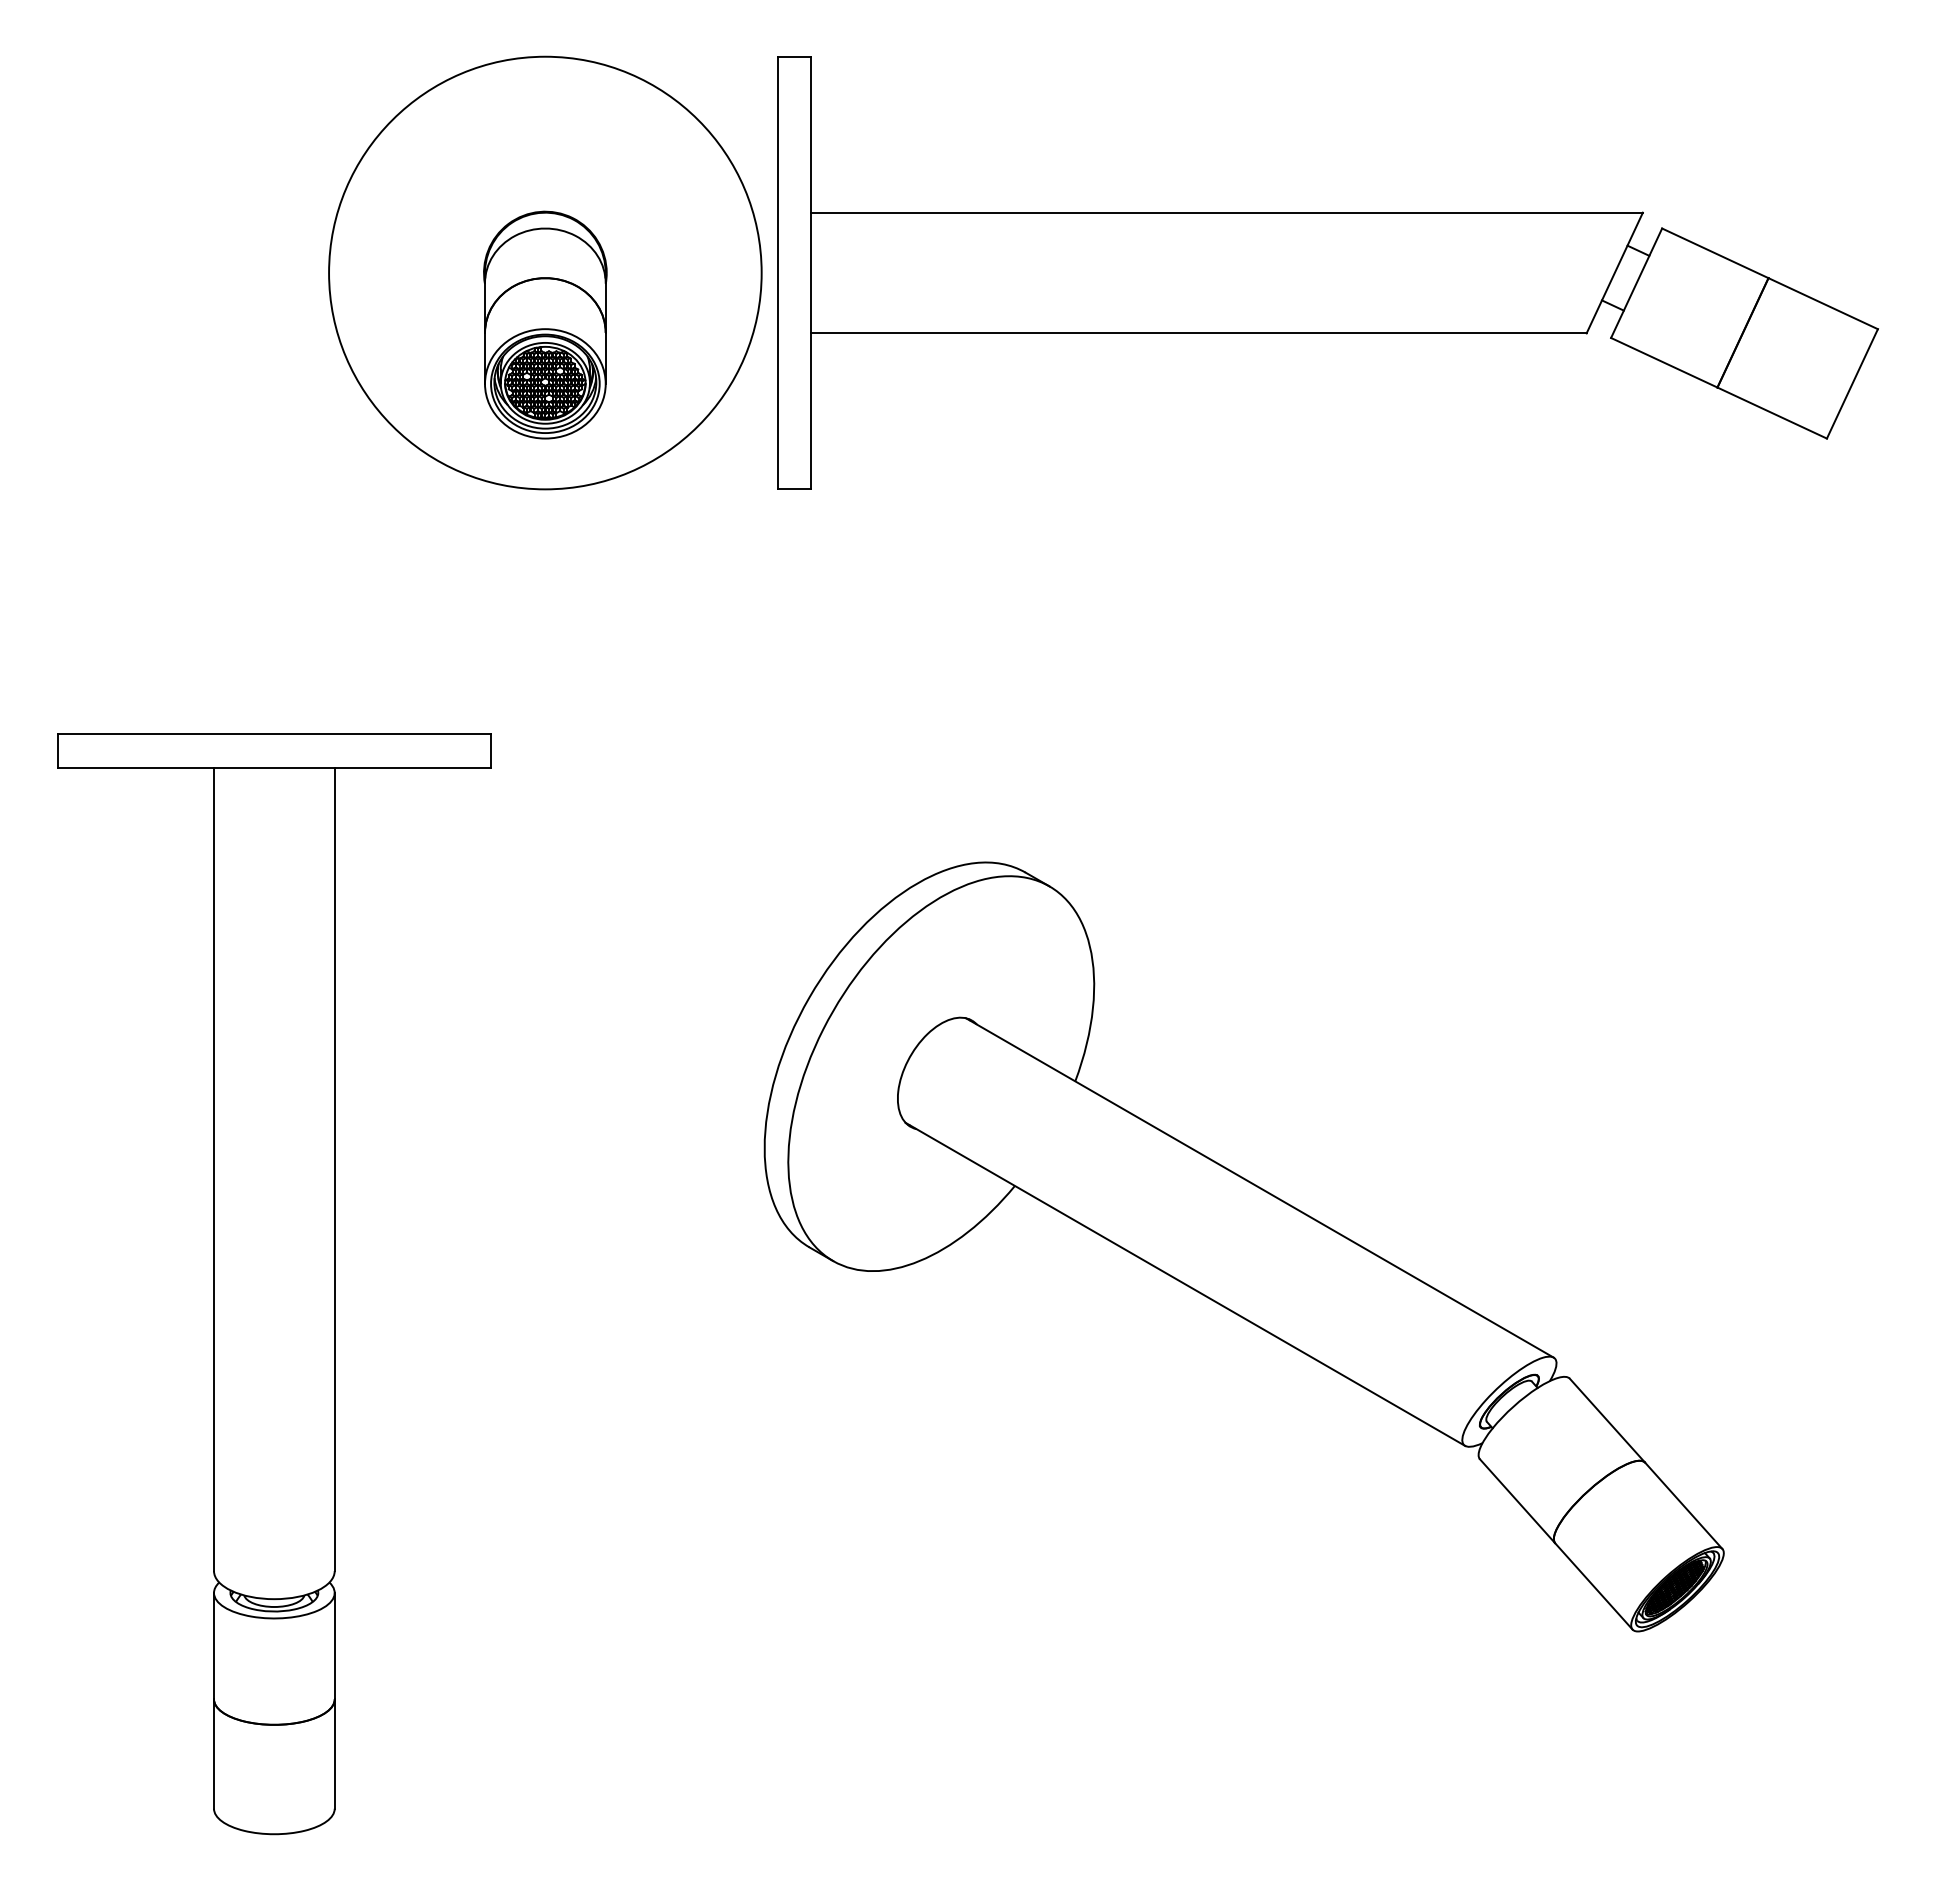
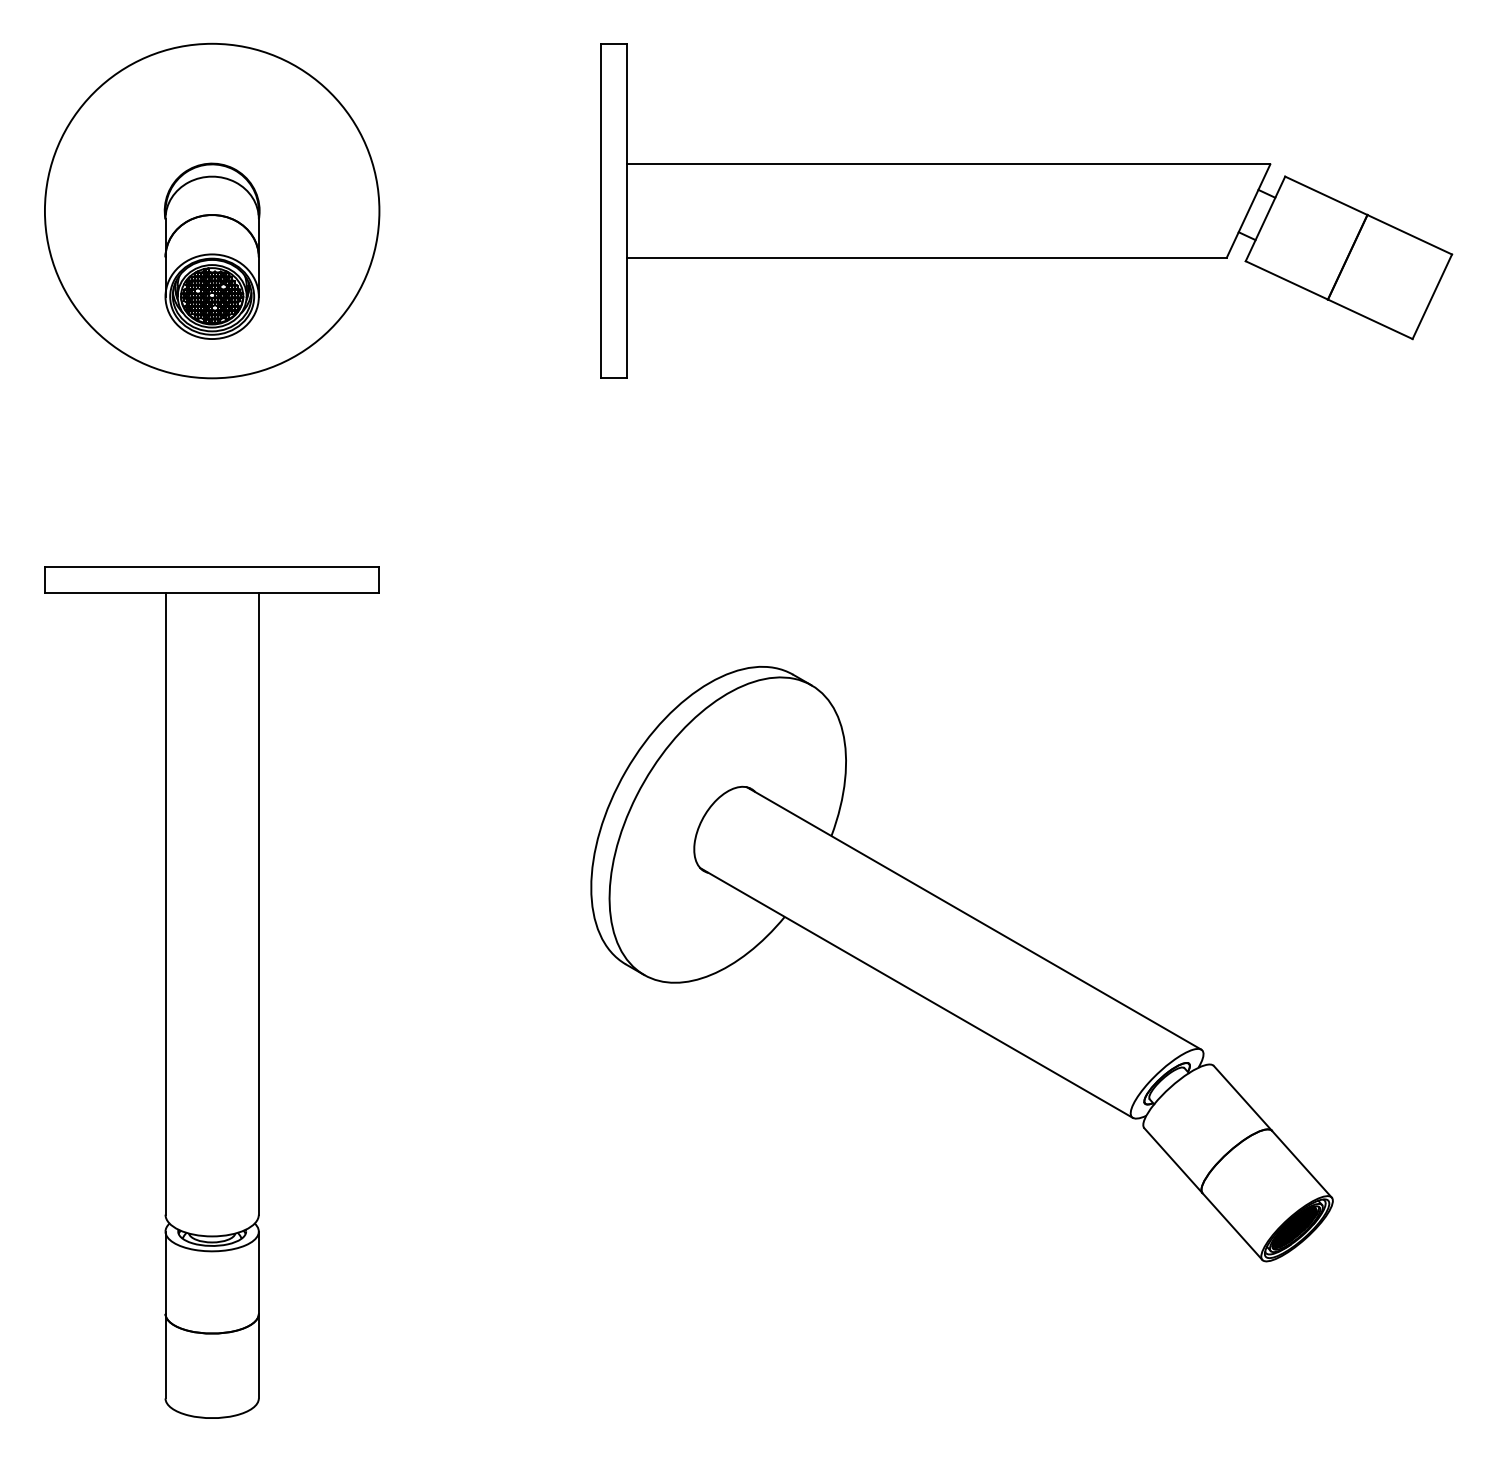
part: (545, 272) -> (212, 210), moved

